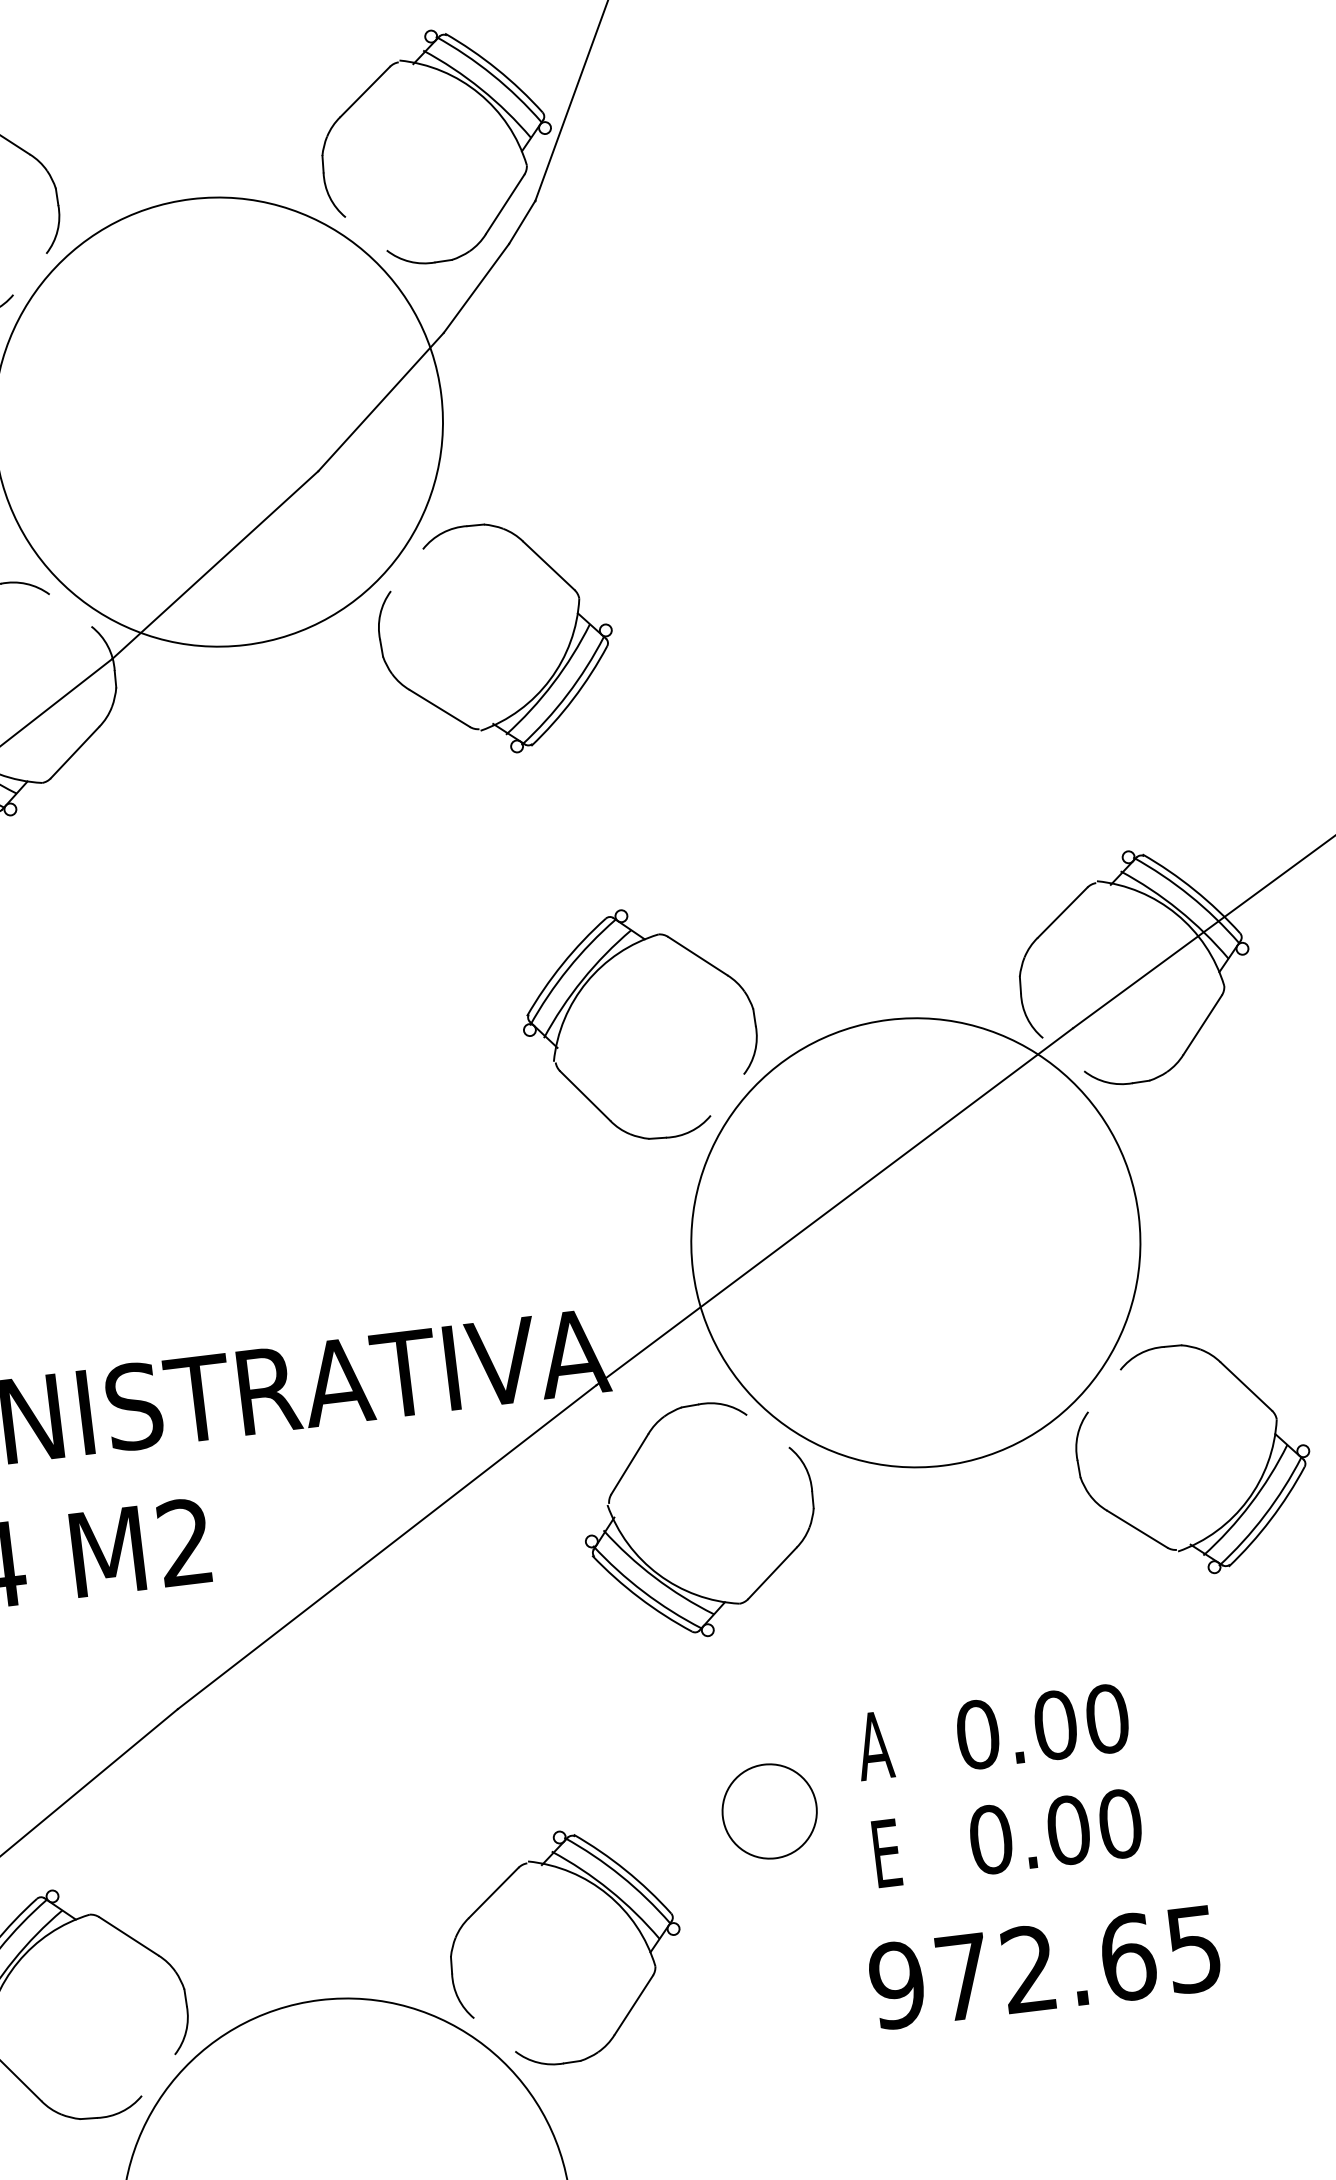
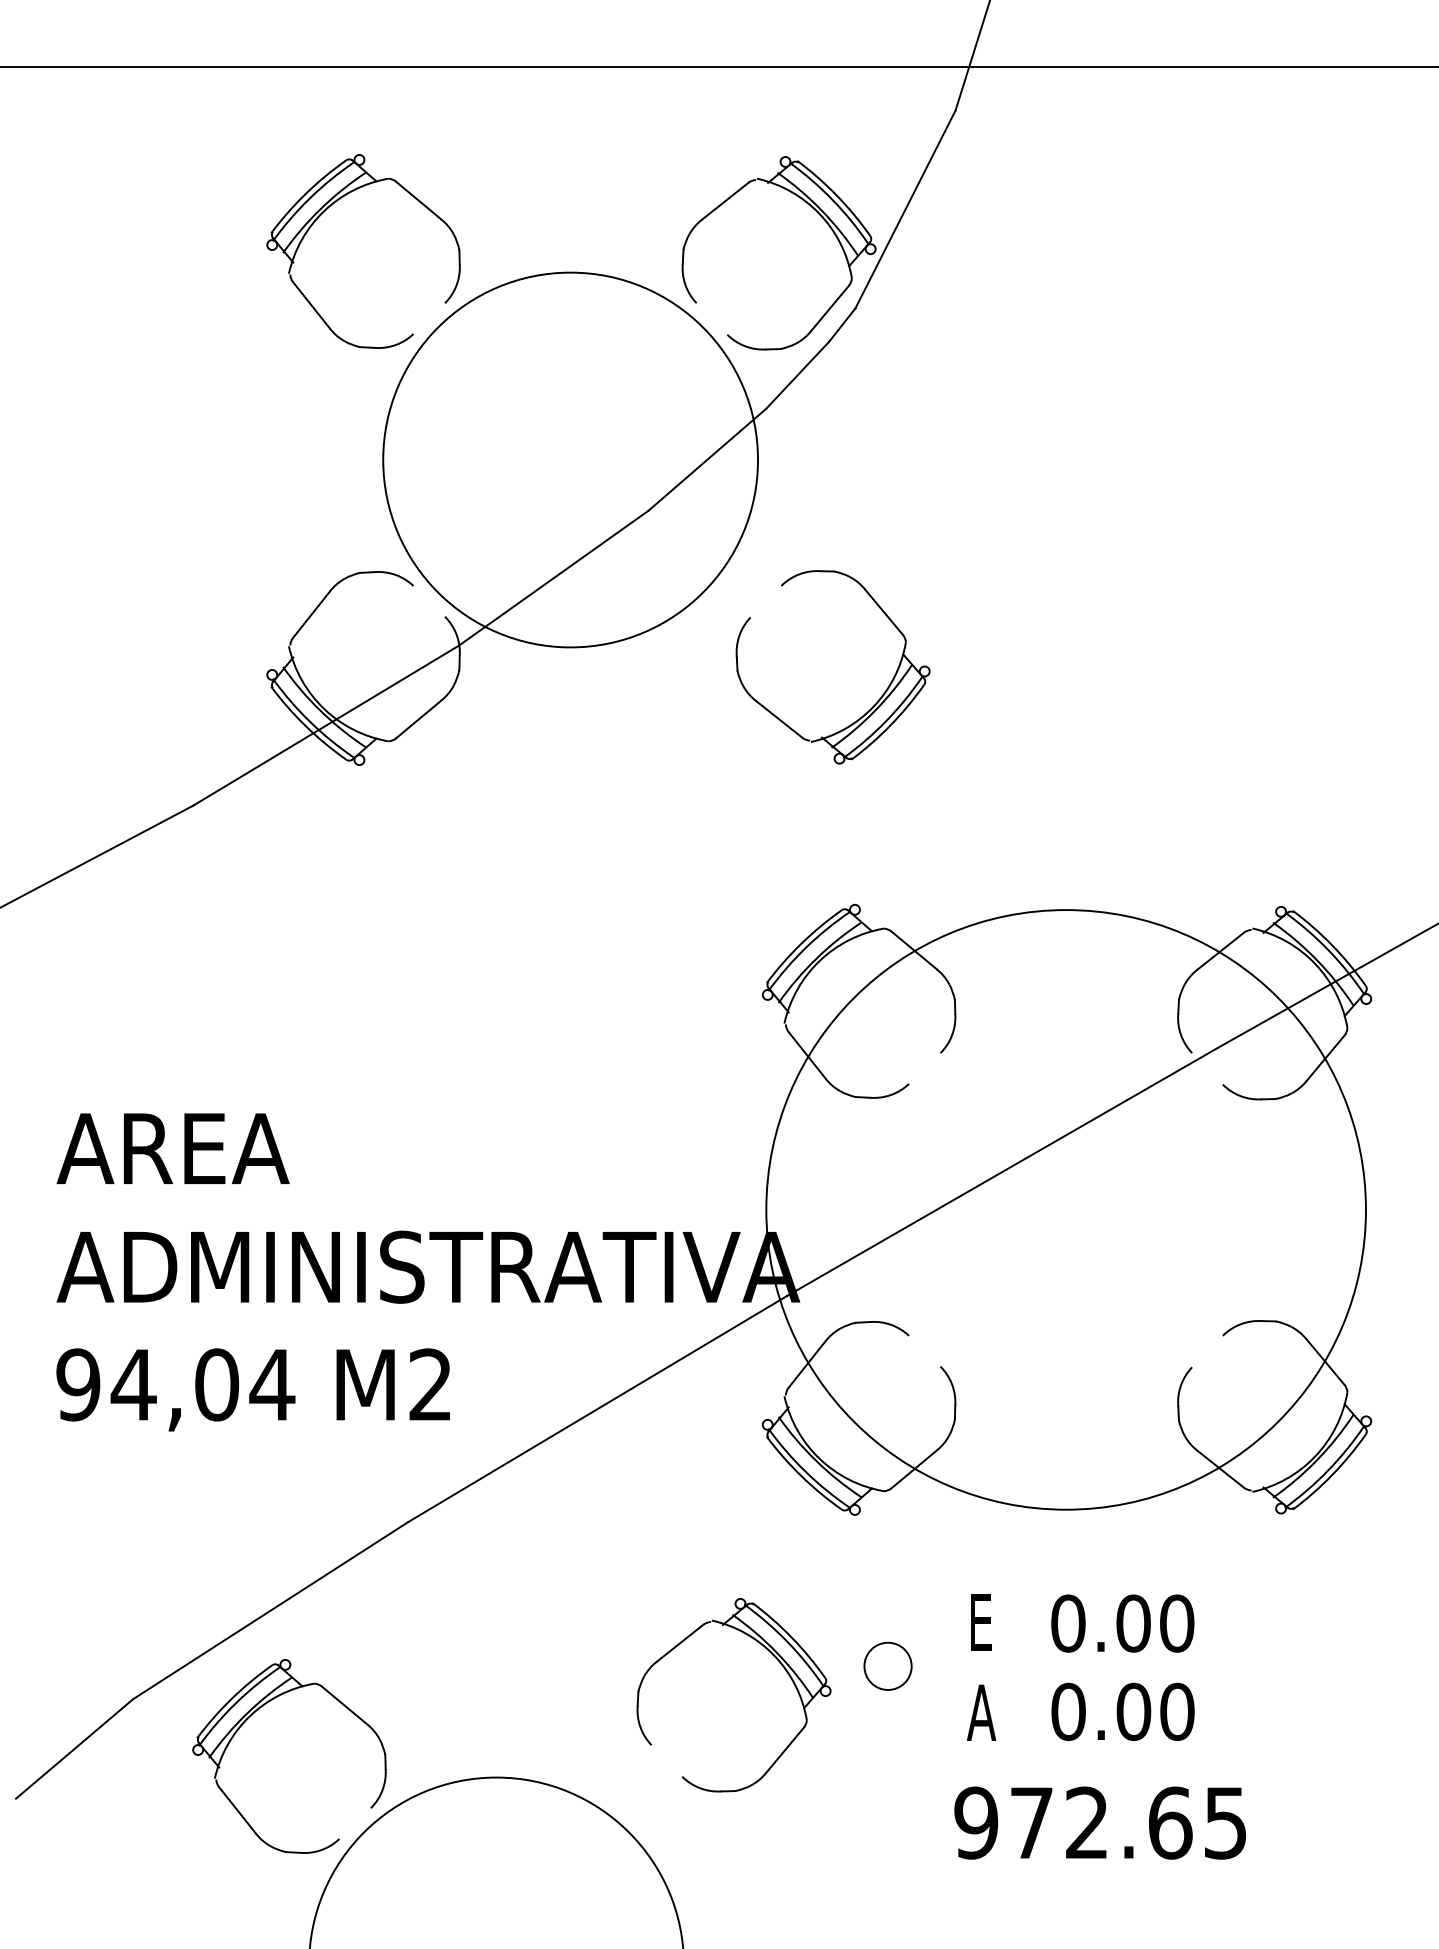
part: (553, 671) -> (877, 700), moved
circle: (915, 1242) -> (1065, 1209), size x1.6
text: (874, 1745) -> (981, 1622), A -> E
circle: (769, 1811) -> (887, 1666), size x0.6
text: (887, 1852) -> (981, 1712), E -> A
part: (605, 1894) -> (772, 1655), moved

